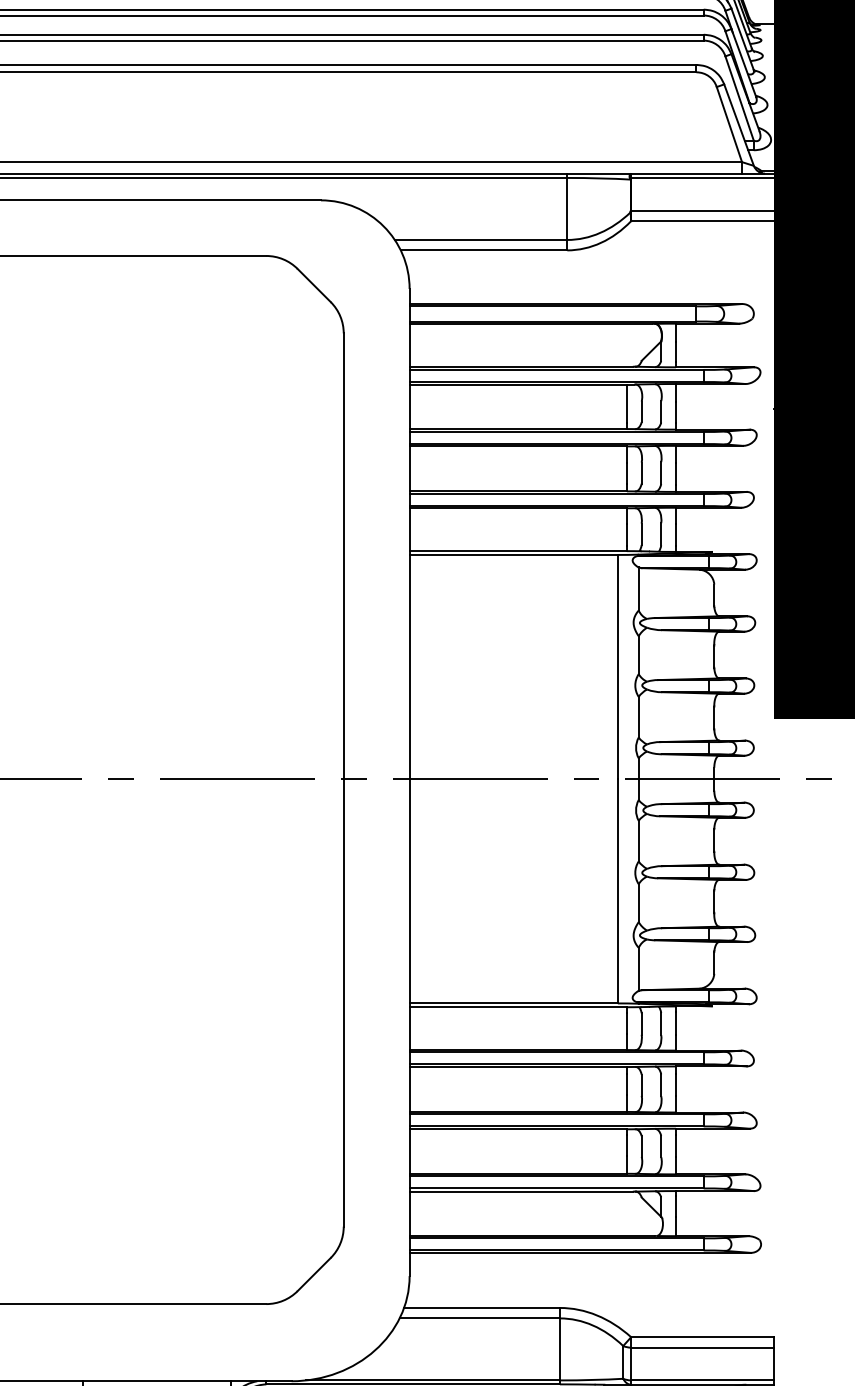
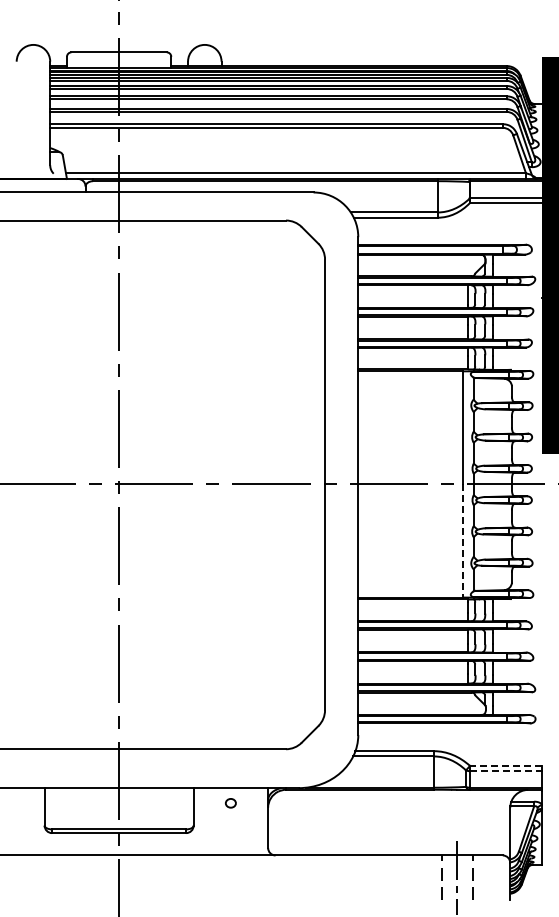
line: (618, 892) -> (463, 541), solid -> dashed
line: (701, 1336) -> (505, 765), solid -> dashed
line: (703, 1348) -> (506, 771), solid -> dashed

